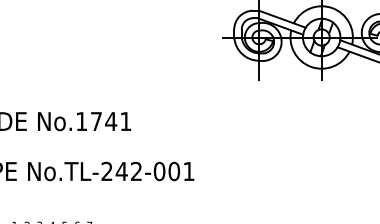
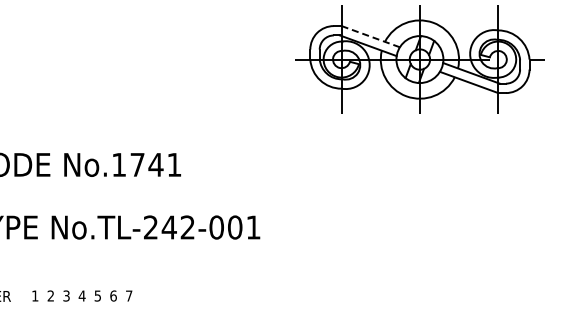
line: (283, 19) -> (371, 36), solid -> dashed

